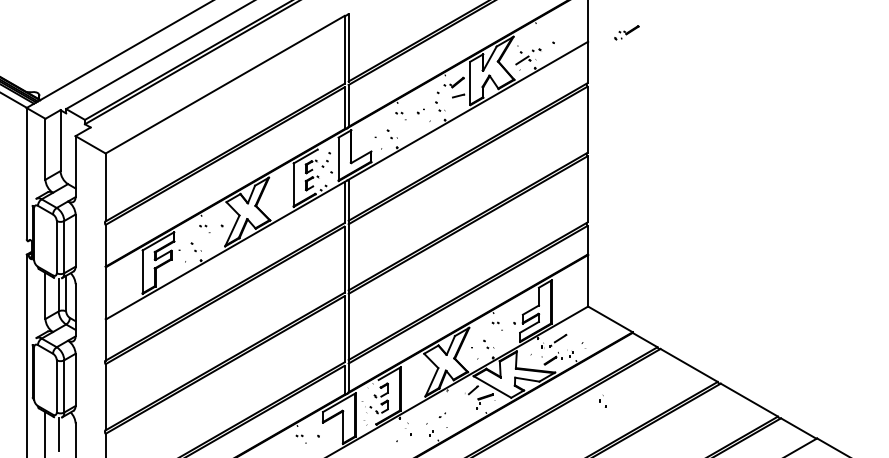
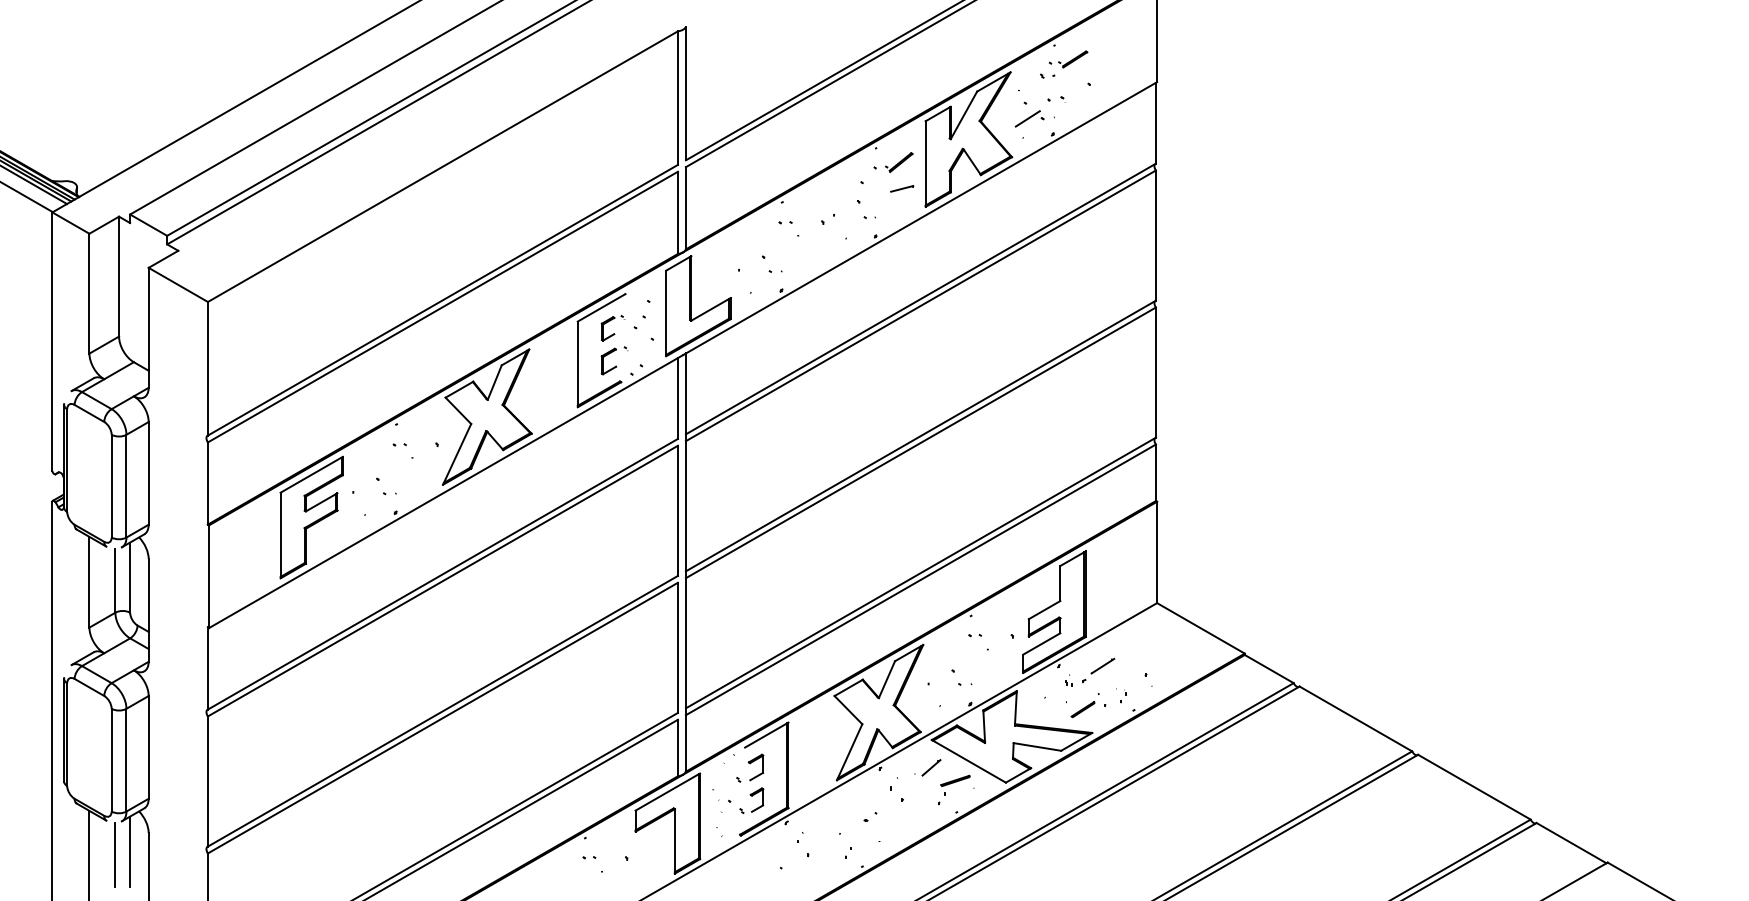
part: (626, 32) -> (1063, 63), moved
part: (602, 400) -> (896, 787), moved
line: (66, 432) -> (130, 850), added

